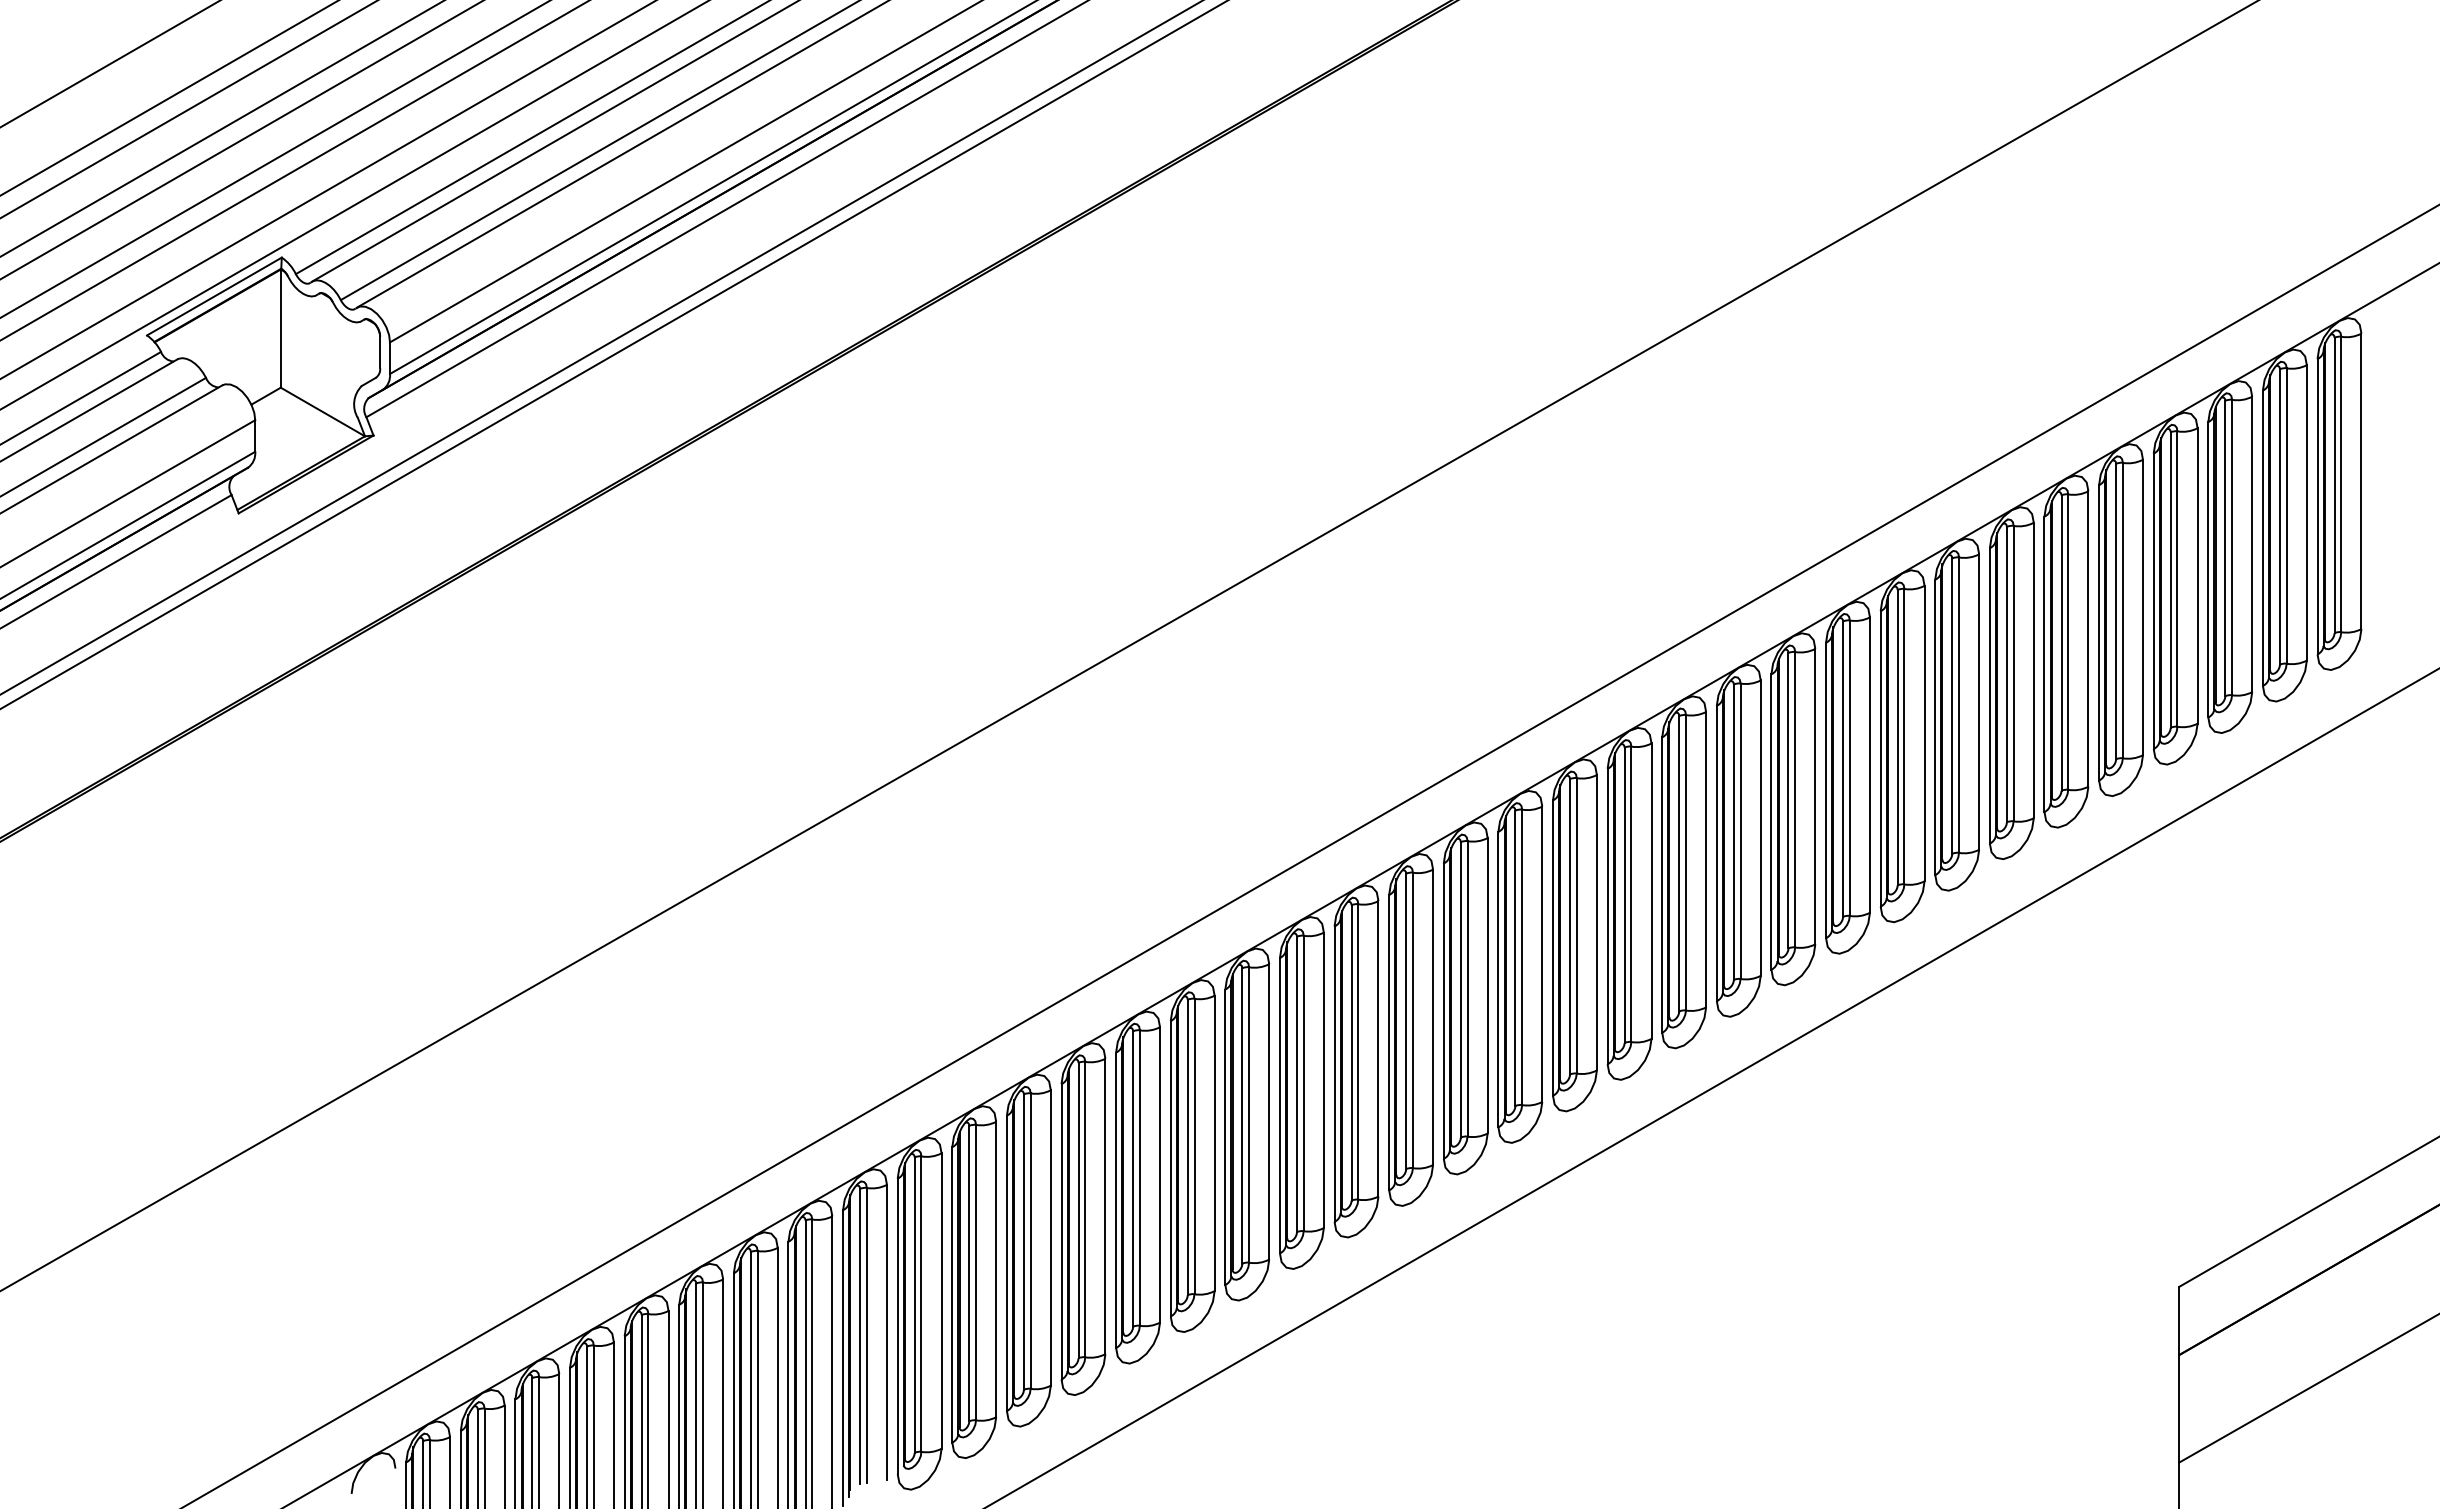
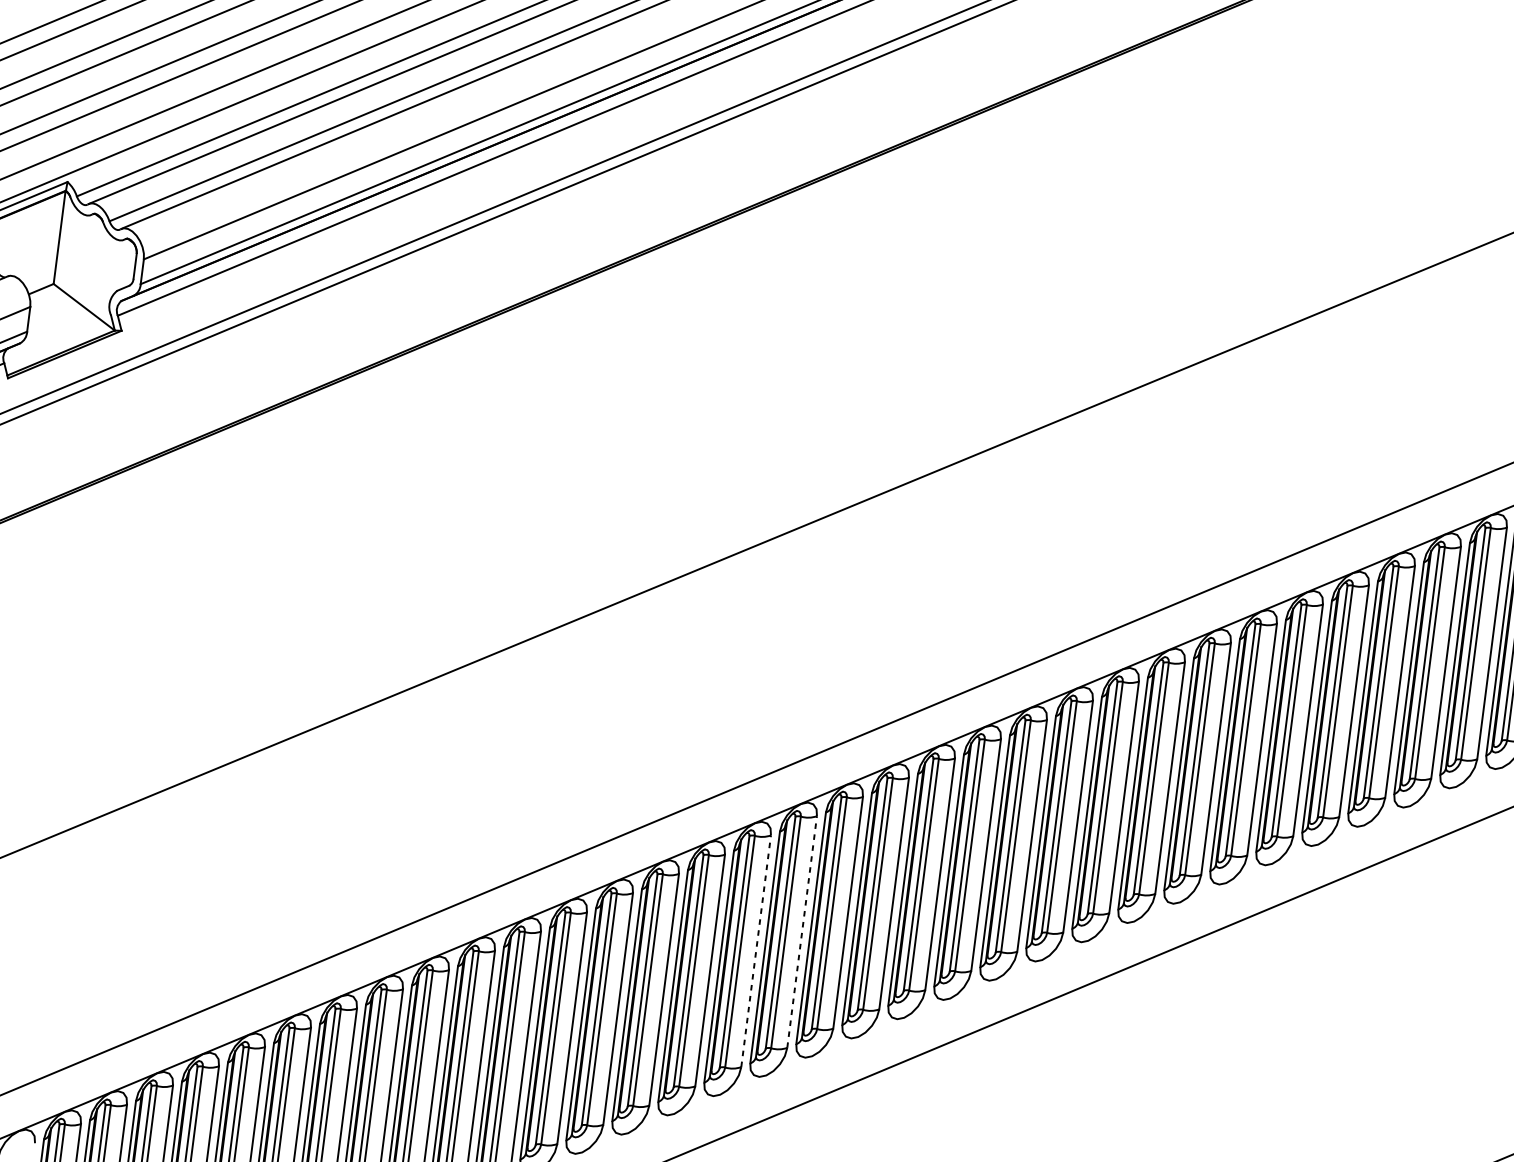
line: (1323, 1080) -> (801, 932), solid -> dashed
line: (1269, 1111) -> (756, 950), solid -> dashed

